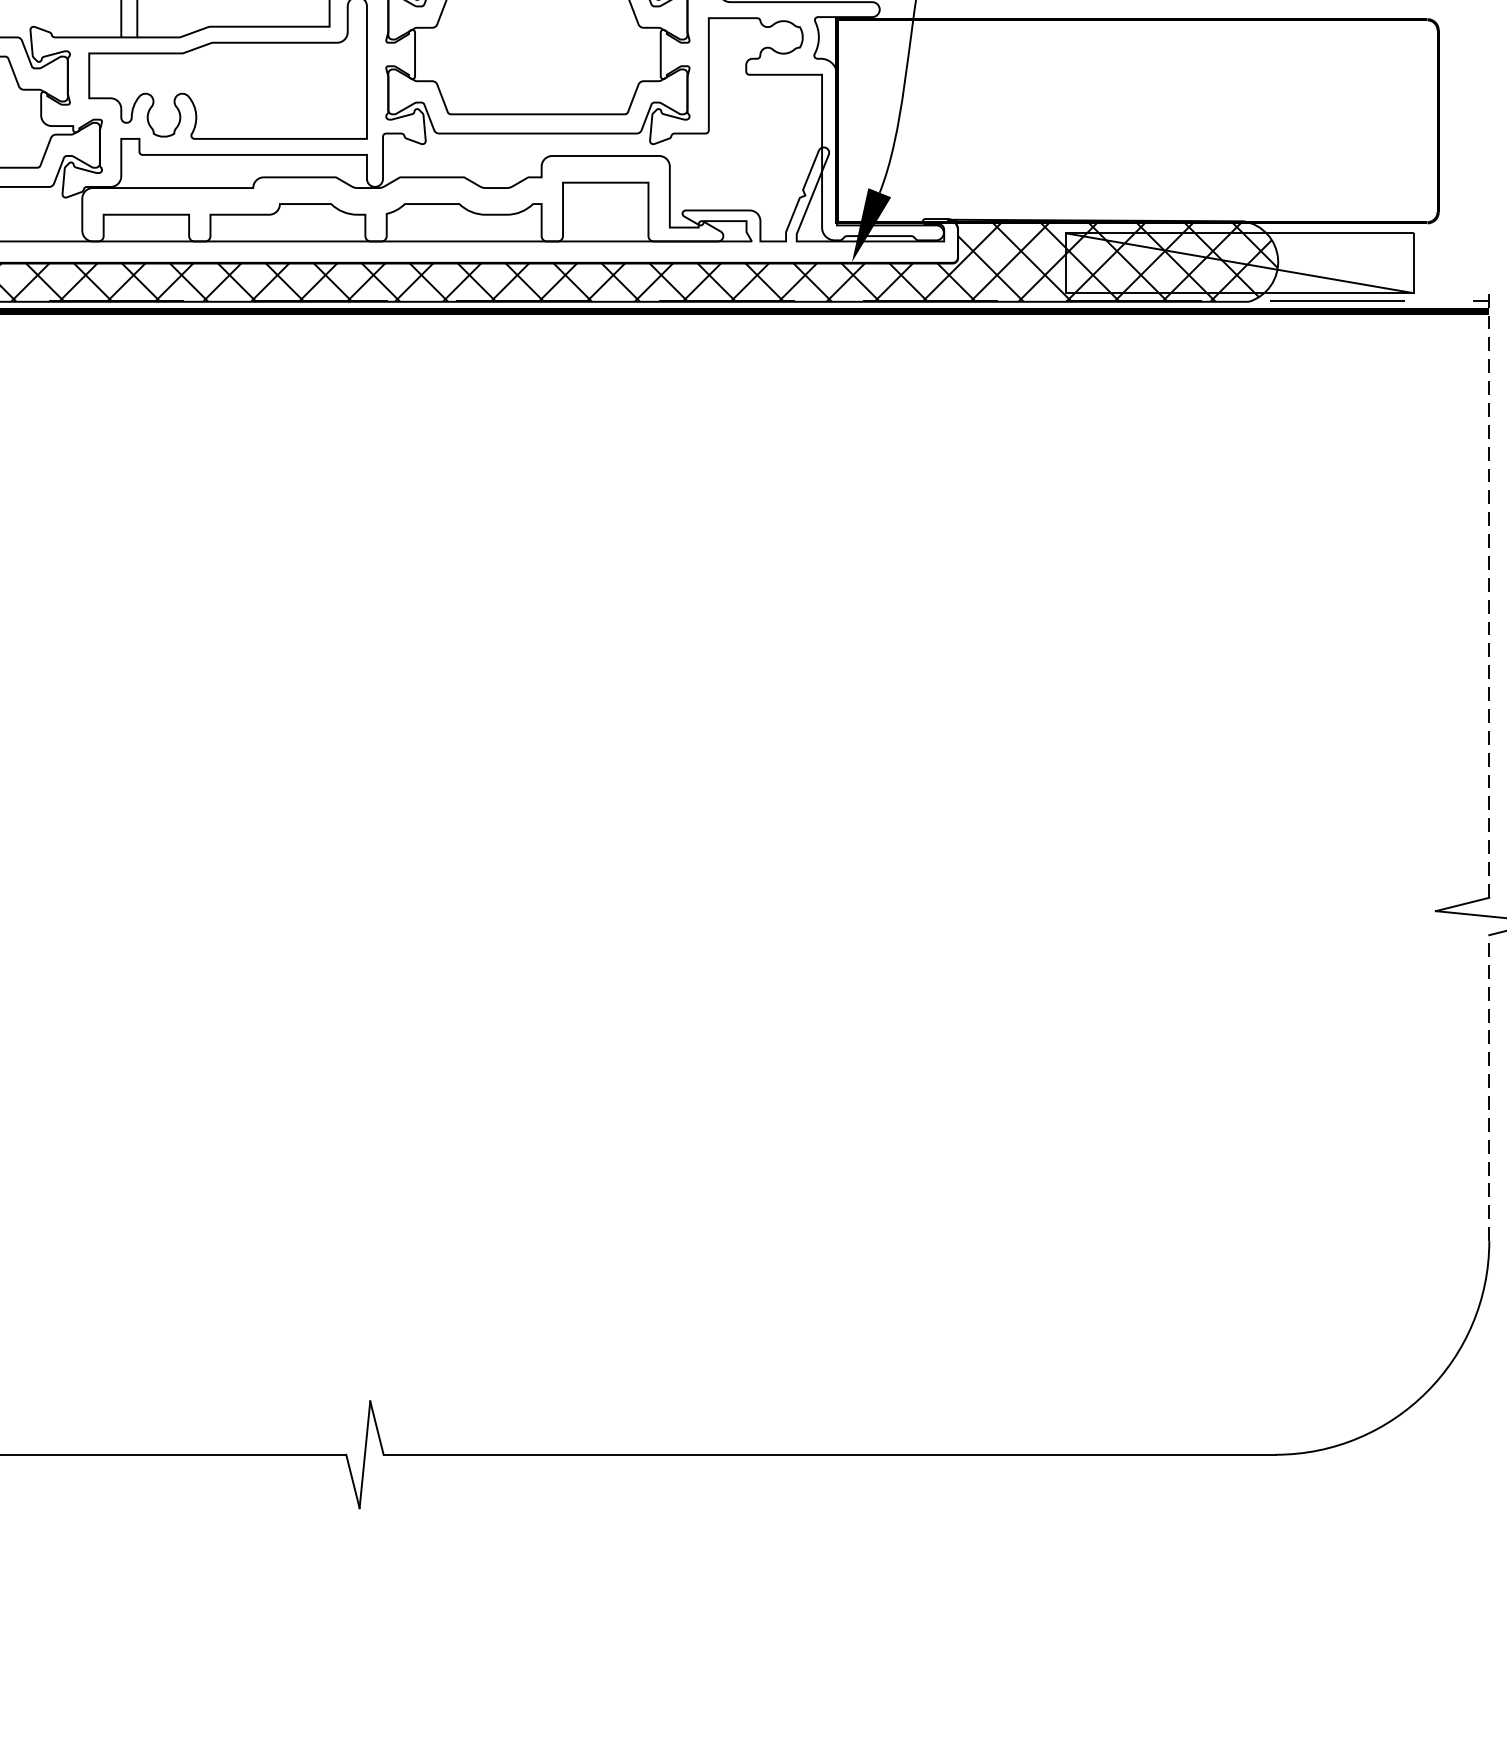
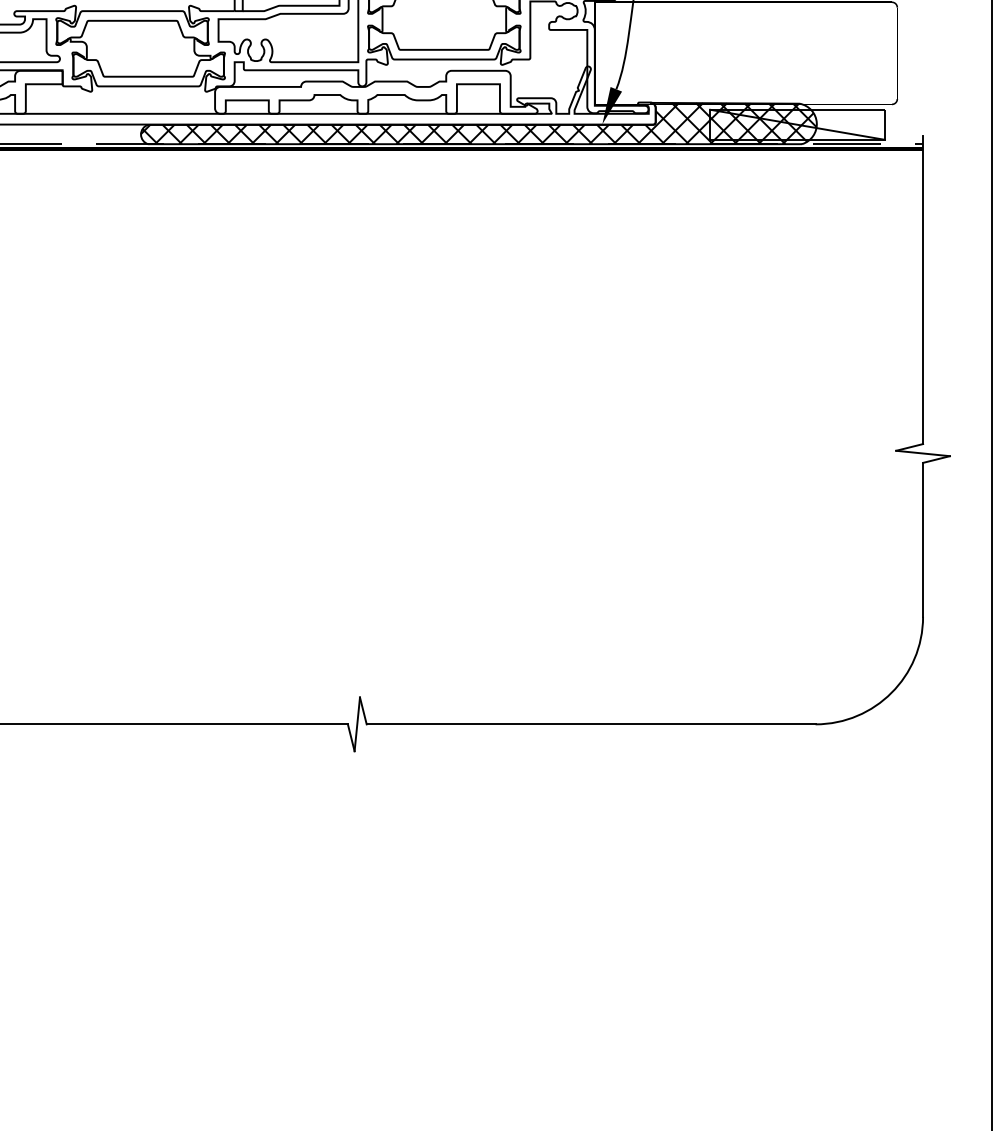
line: (1490, 592) -> (923, 290), dashed -> solid
line: (1490, 1087) -> (923, 539), dashed -> solid

